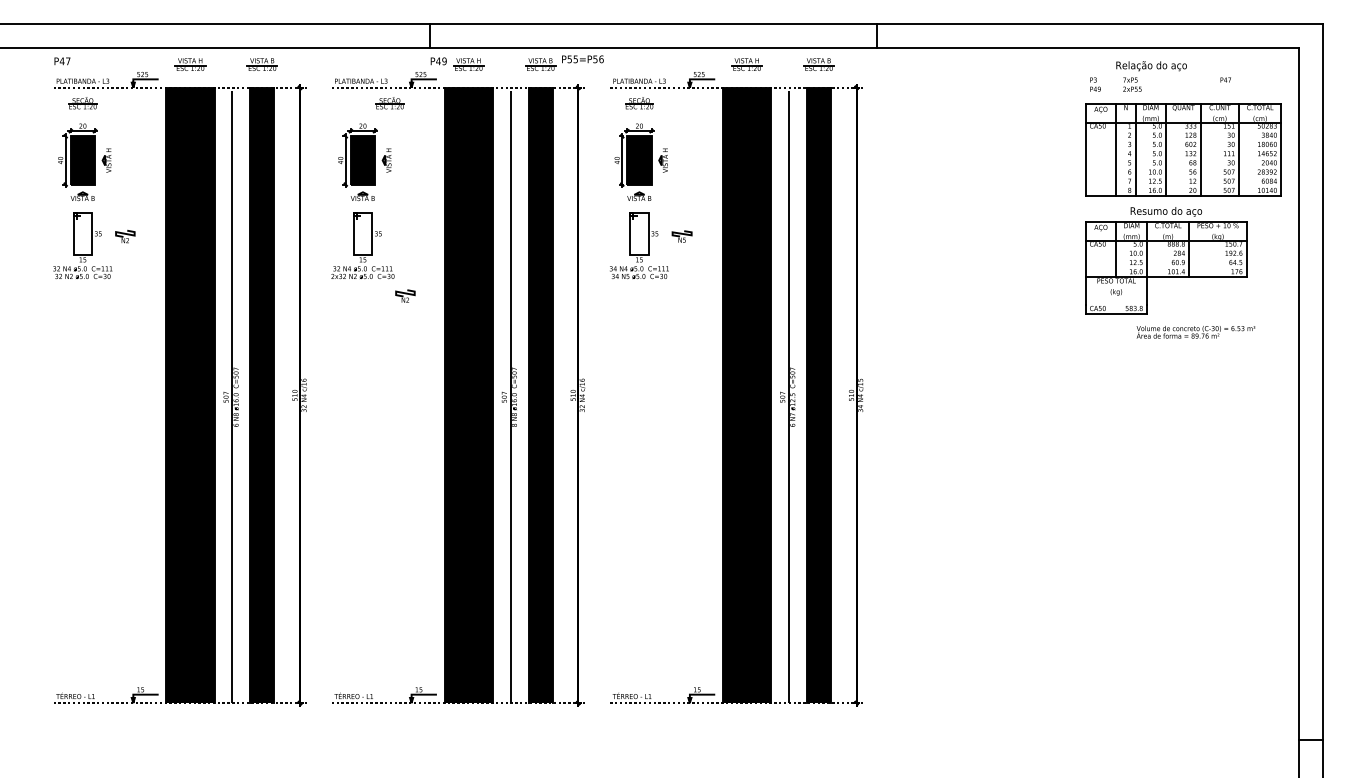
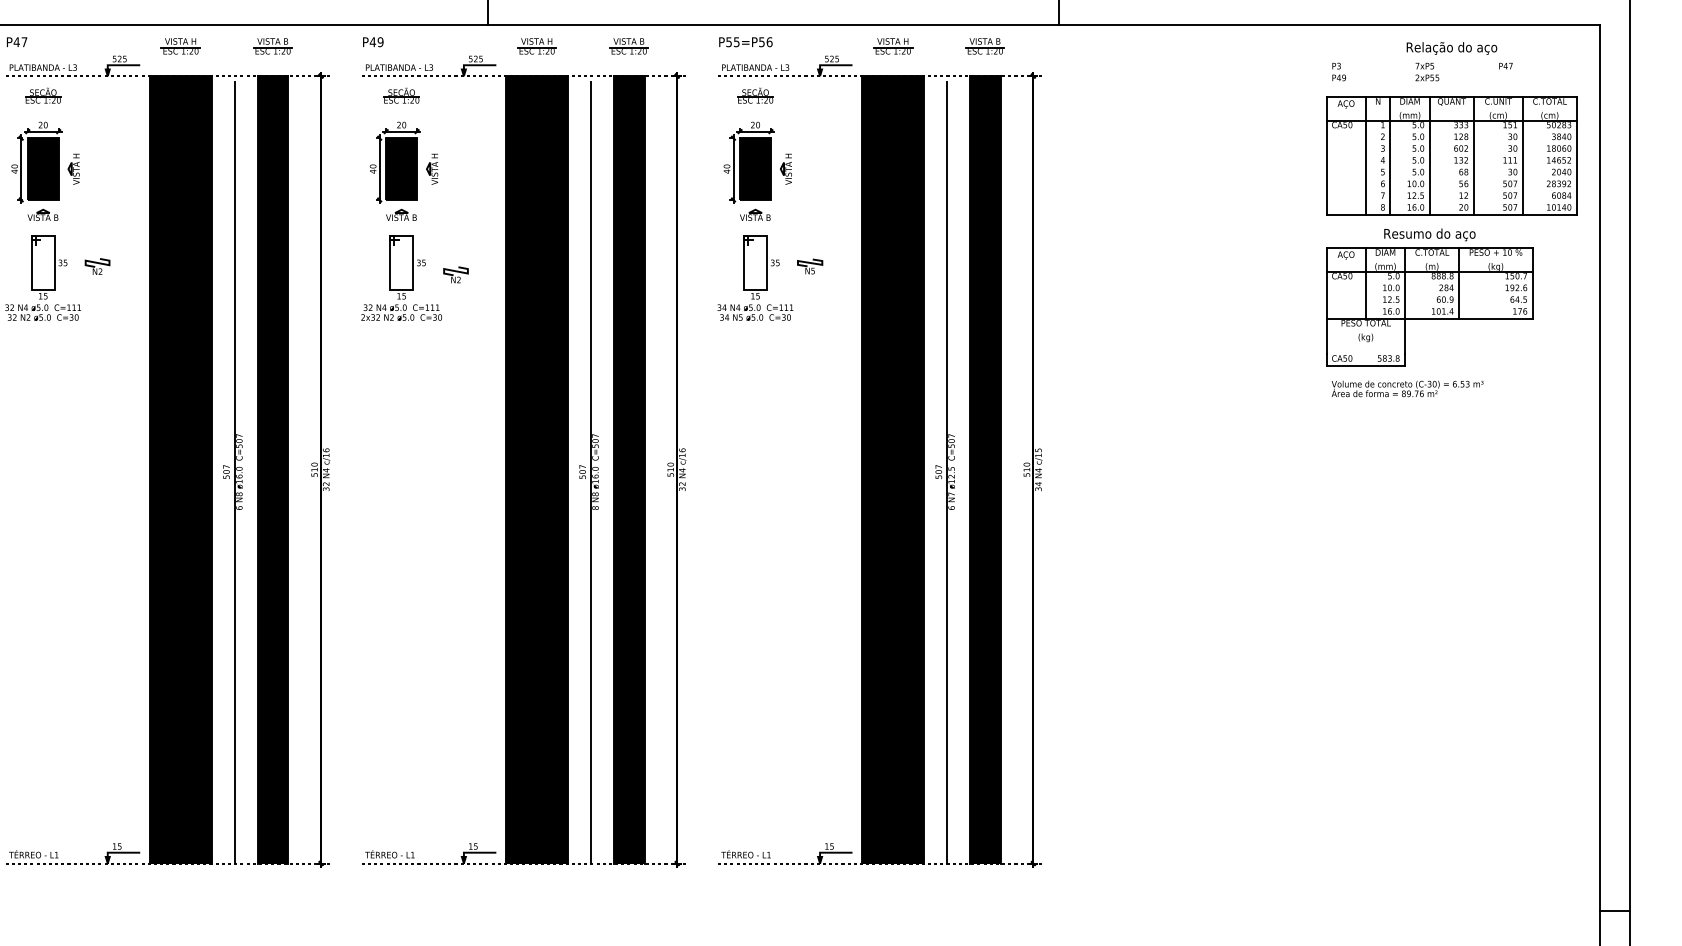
text: (582, 59) -> (745, 42), moved
text: (438, 61) -> (372, 42), moved
text: (1151, 76) -> (1451, 61), moved
part: (389, 103) -> (401, 96), moved
part: (405, 295) -> (456, 274), moved
text: (1195, 332) -> (1406, 389), moved

